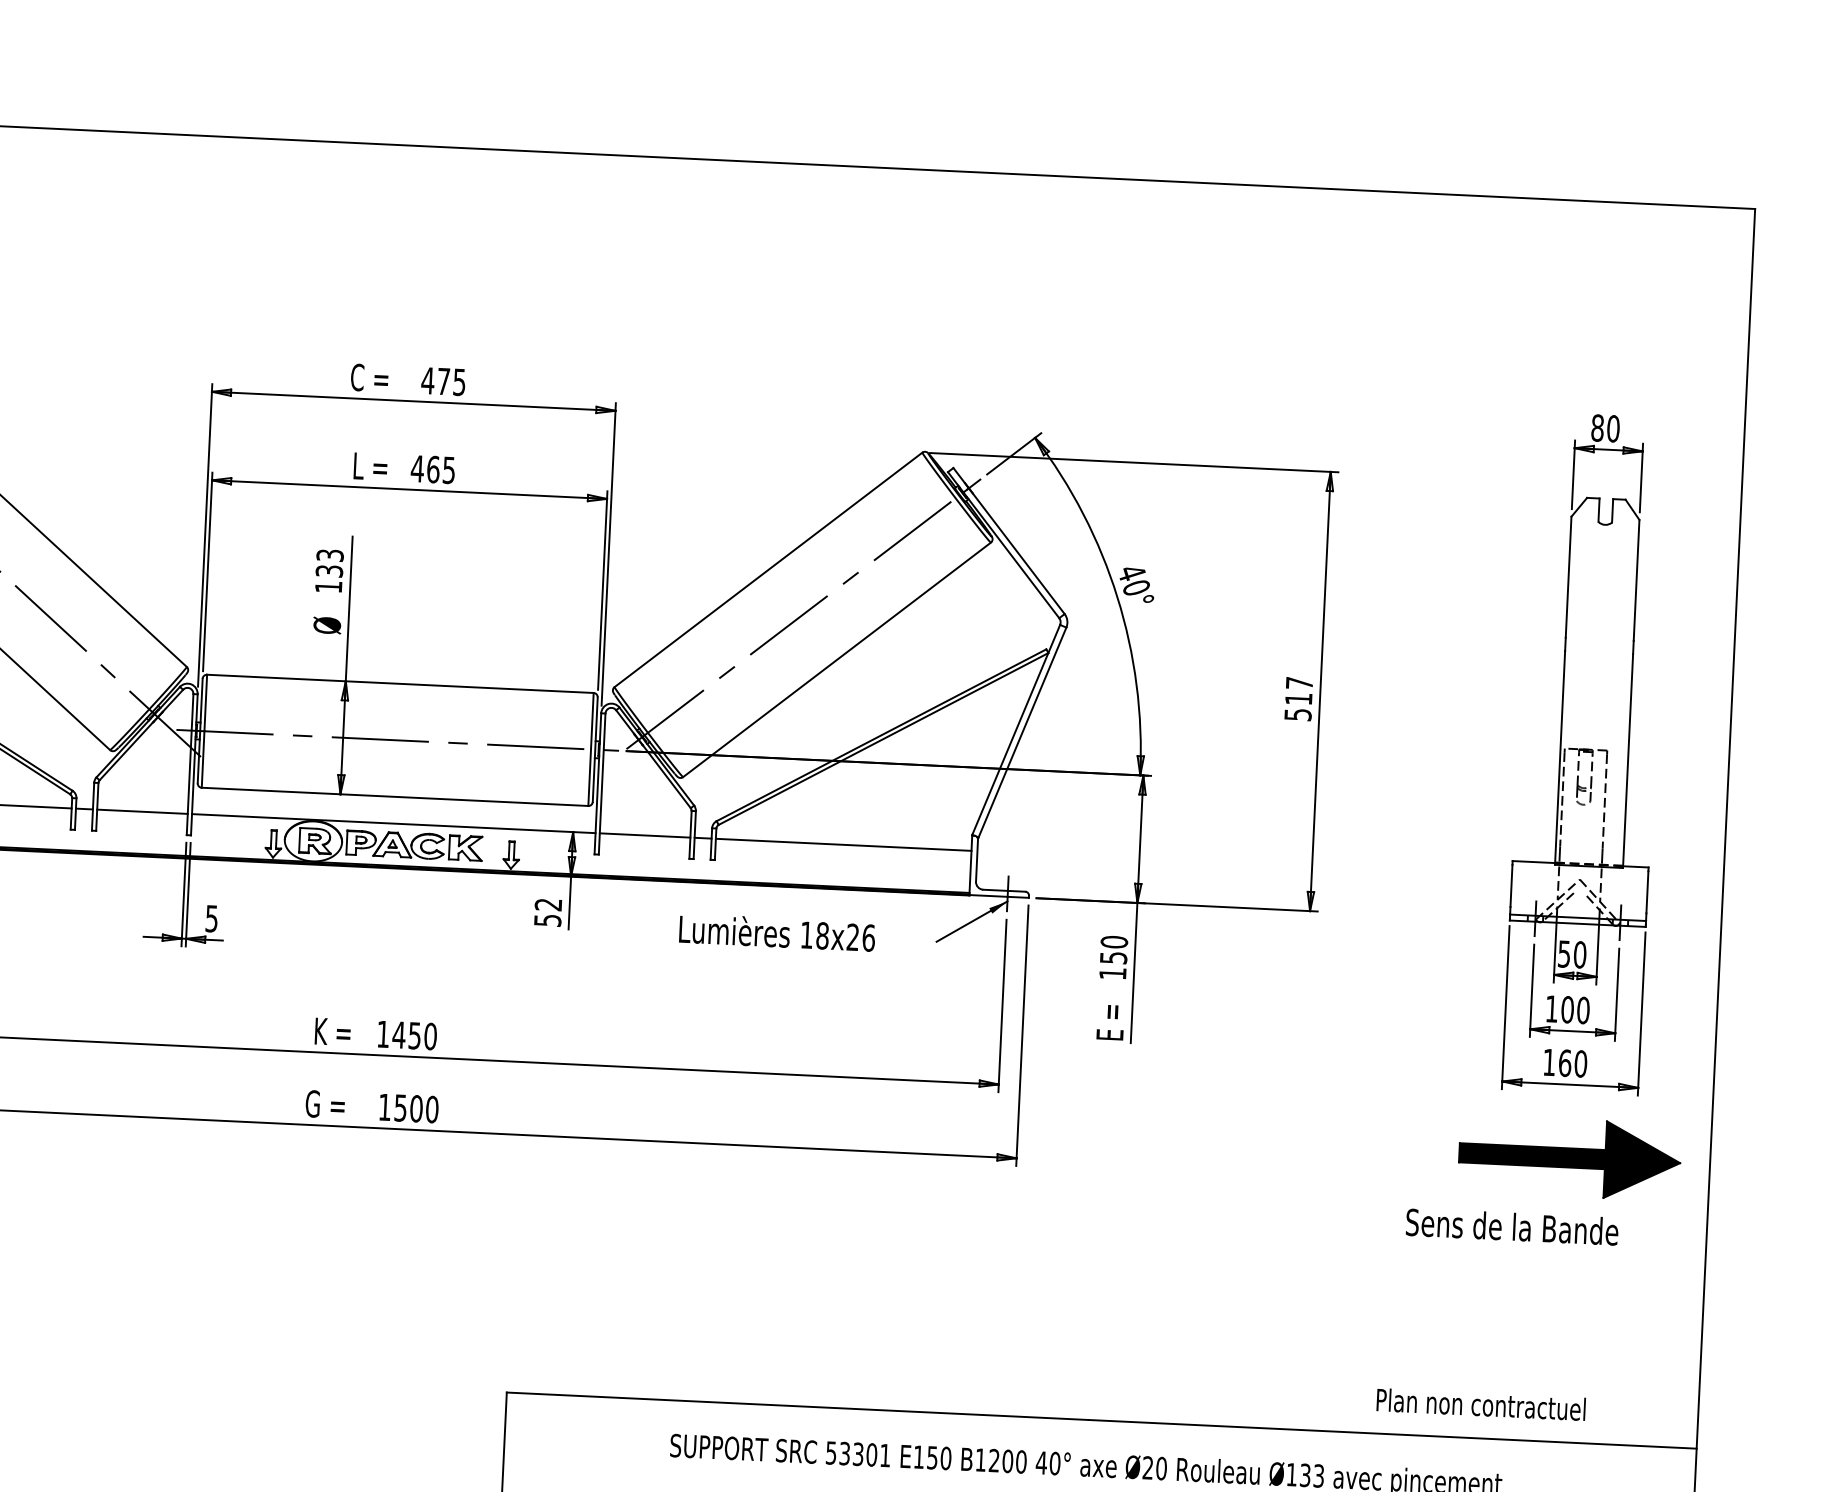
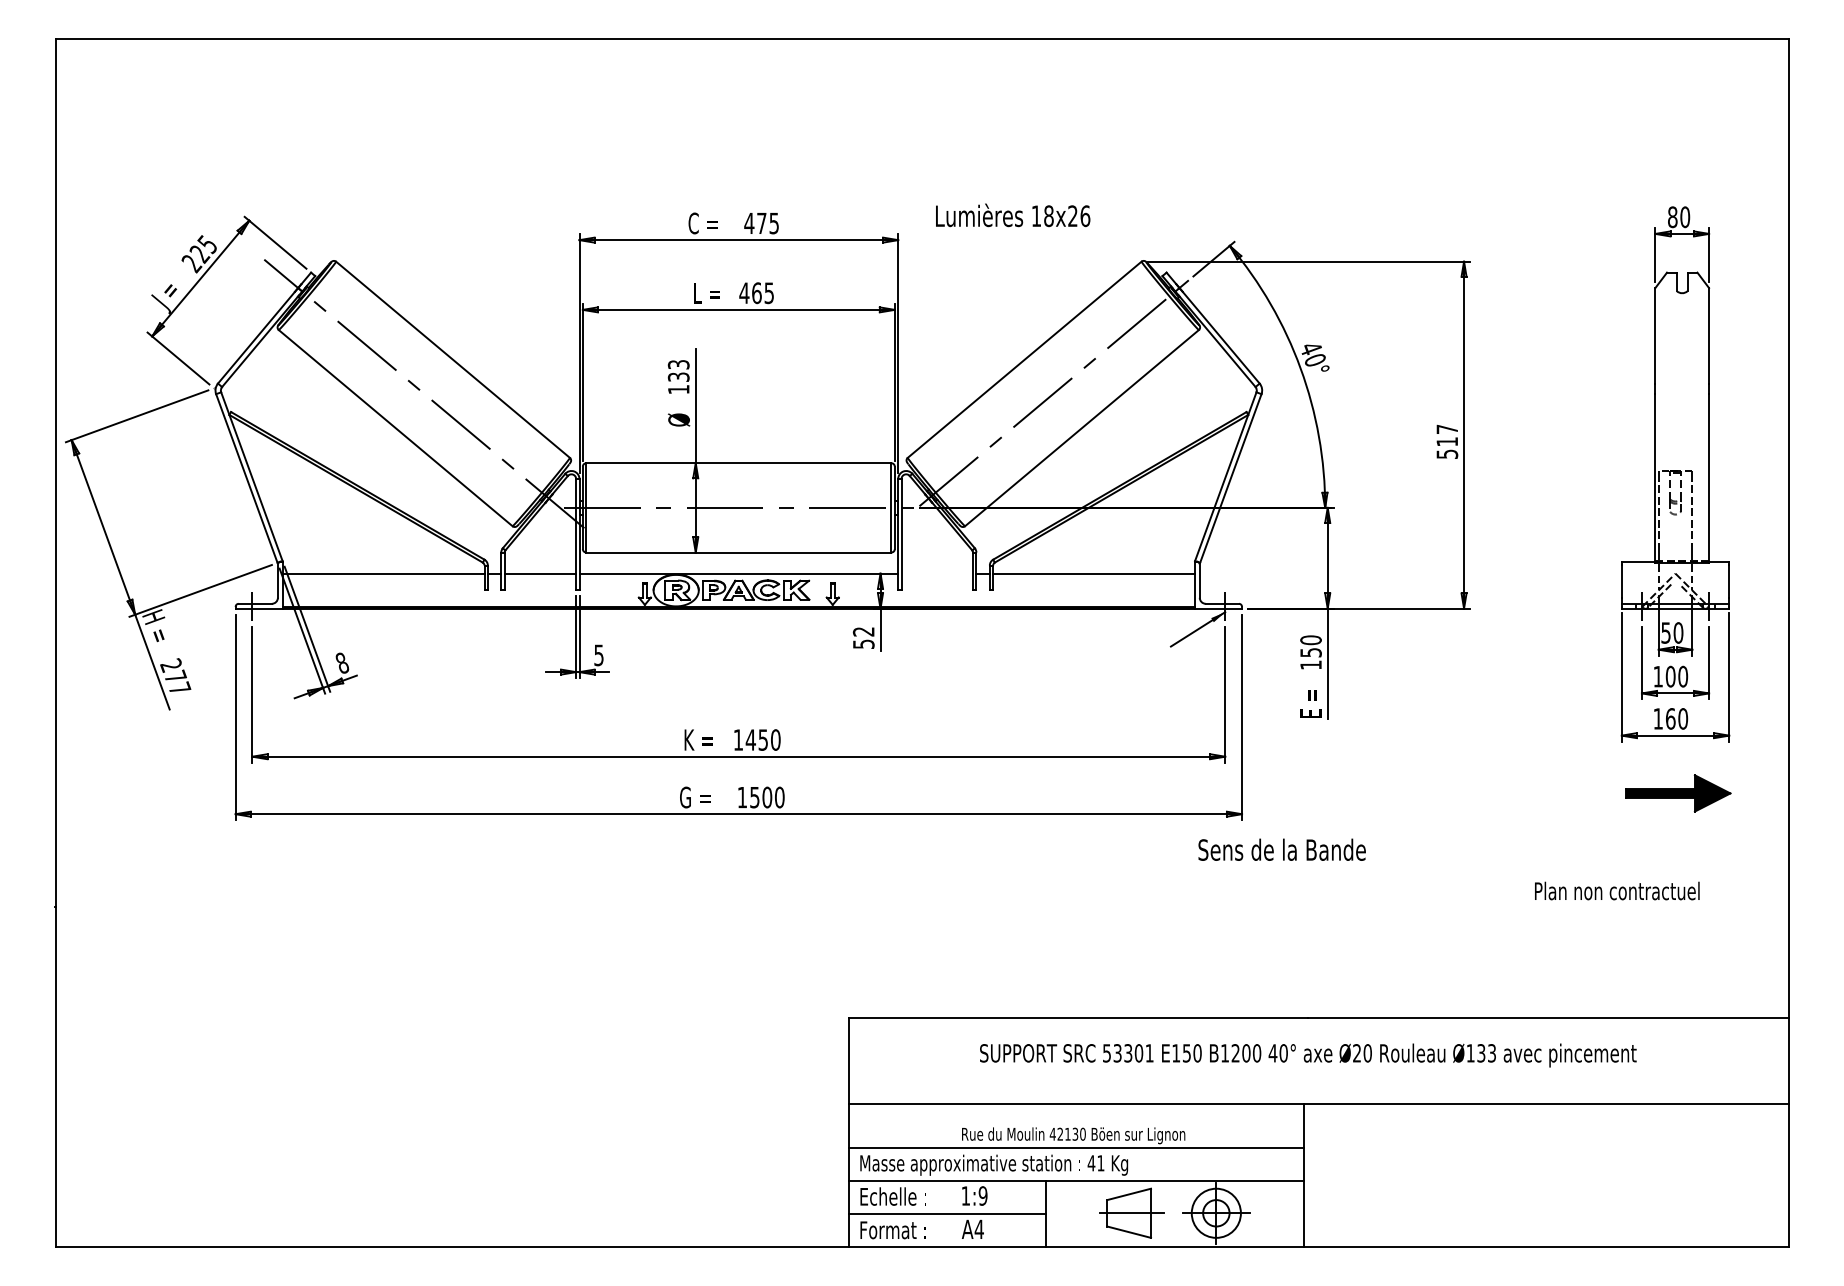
line: (645, 835) -> (937, 573), removed
text: (777, 932) -> (1013, 215), moved
part: (1570, 1158) -> (1678, 793), size x0.6
text: (1511, 1226) -> (1281, 849), moved
text: (1481, 1403) -> (1617, 890), moved

